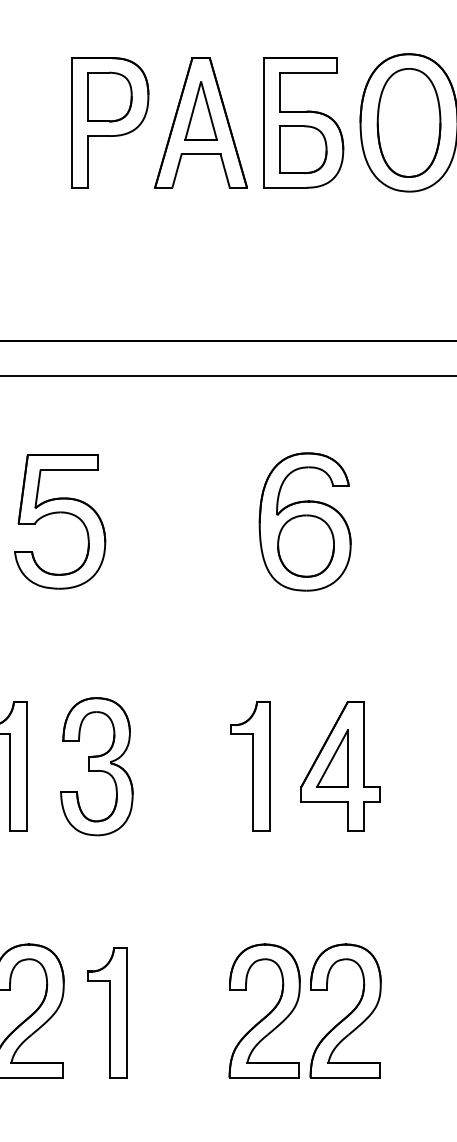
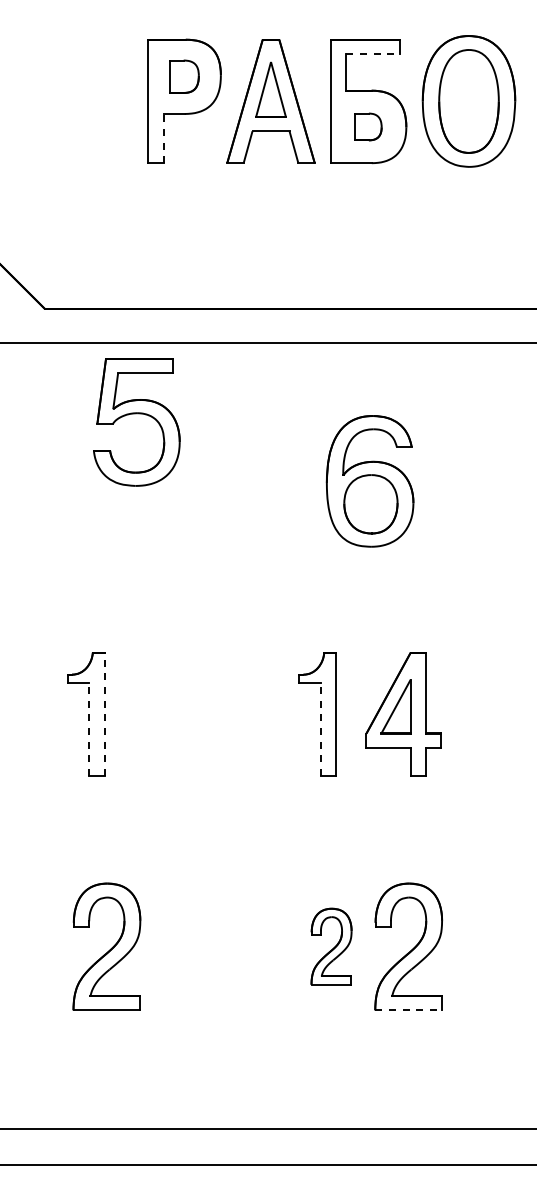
line: (308, 72) -> (373, 53), solid -> dashed
part: (110, 96) -> (184, 76), size x0.7
part: (303, 149) -> (368, 126), size x0.6
line: (88, 161) -> (163, 138), solid -> dashed
part: (59, 513) -> (136, 414), moved
line: (26, 766) -> (104, 714), solid -> dashed
part: (96, 766) -> (171, 714), removed
line: (10, 782) -> (89, 729), solid -> dashed
line: (253, 782) -> (320, 729), solid -> dashed
part: (264, 1010) -> (331, 946), size x0.6
part: (107, 1012) -> (181, 948), removed
line: (346, 1077) -> (409, 1010), solid -> dashed

